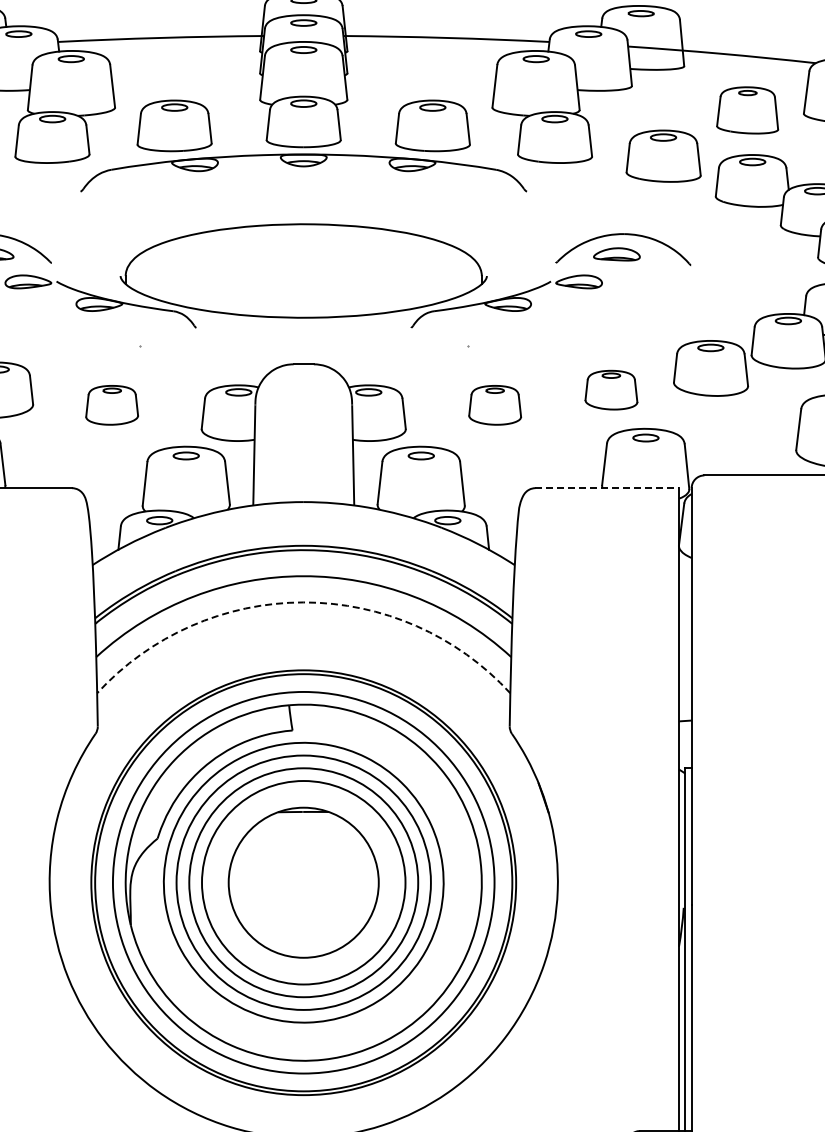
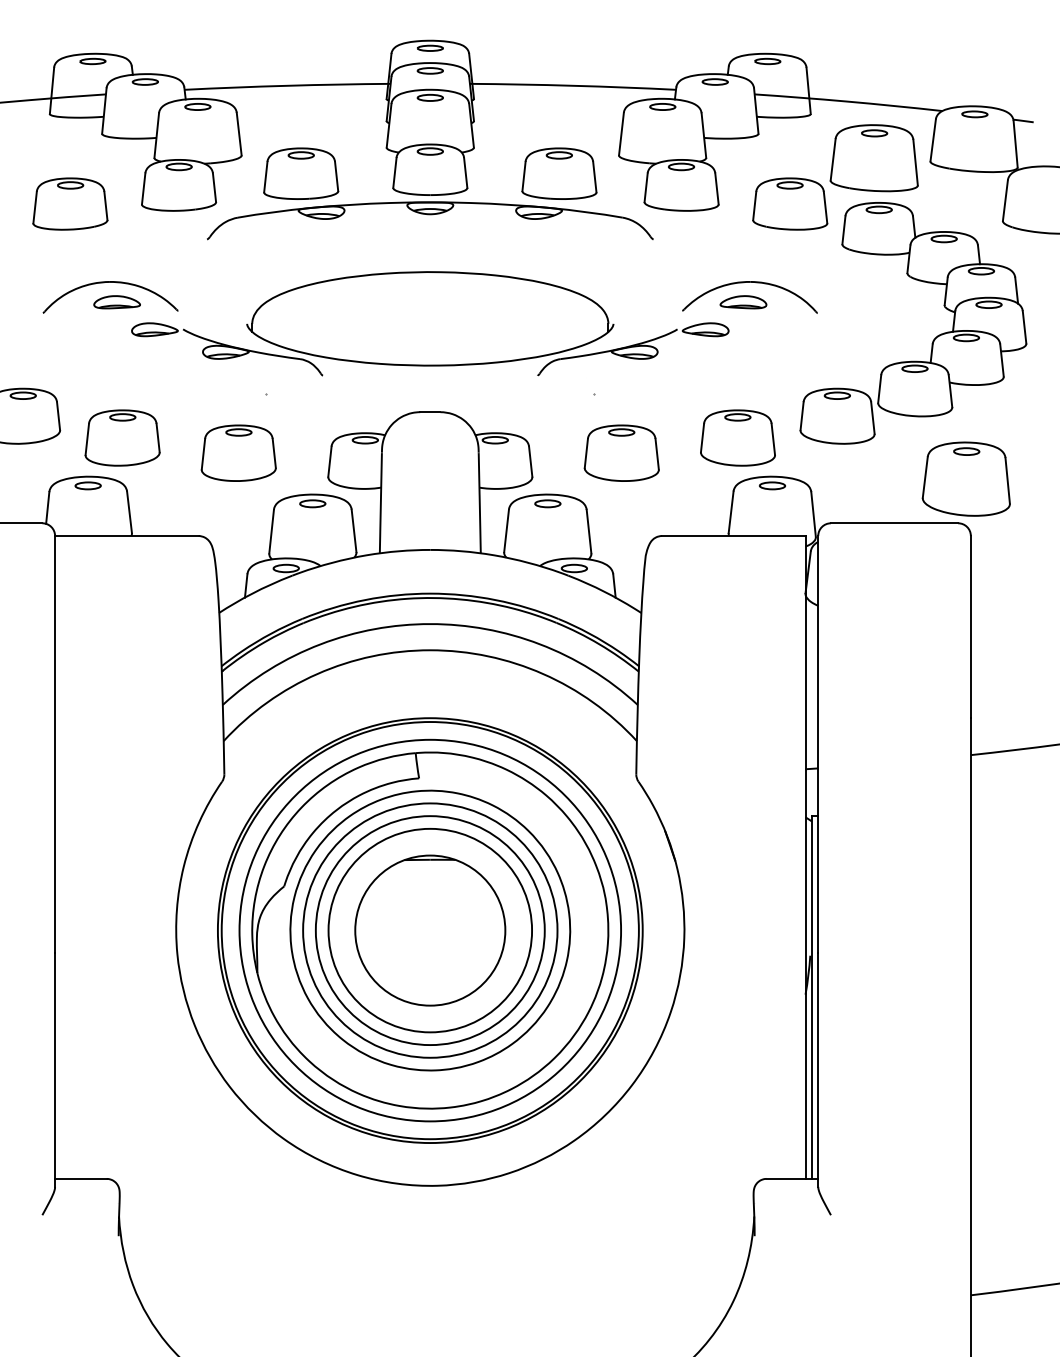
part: (746, 110) -> (873, 158), size x1.43
part: (610, 389) -> (737, 437), size x1.43
part: (111, 404) -> (238, 452), size x1.43
part: (494, 404) -> (621, 452), size x1.43
line: (606, 488) -> (733, 536), dashed -> solid
arc: (303, 602) -> (430, 650), dashed -> solid

